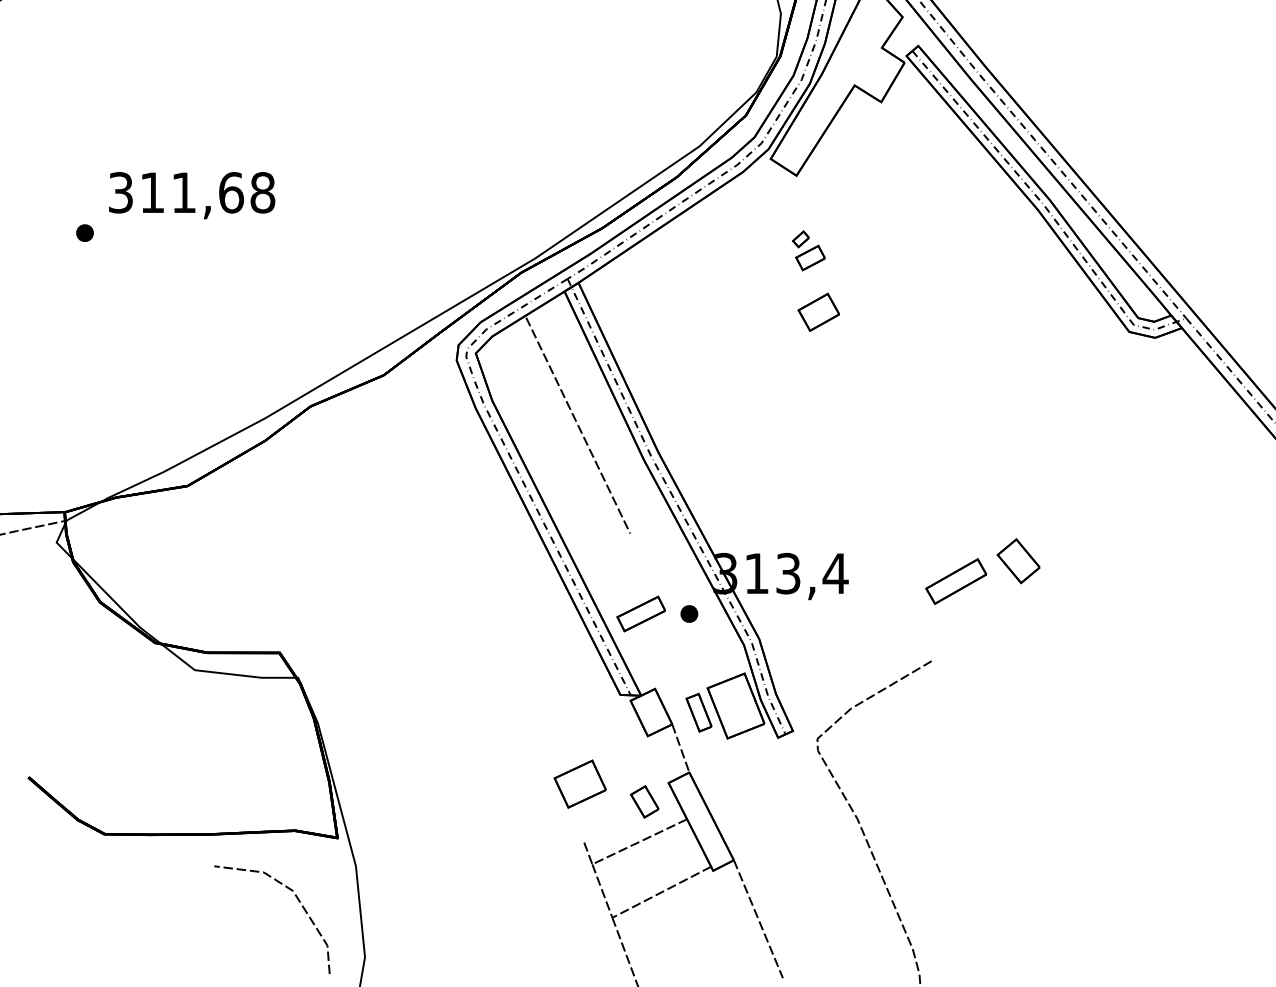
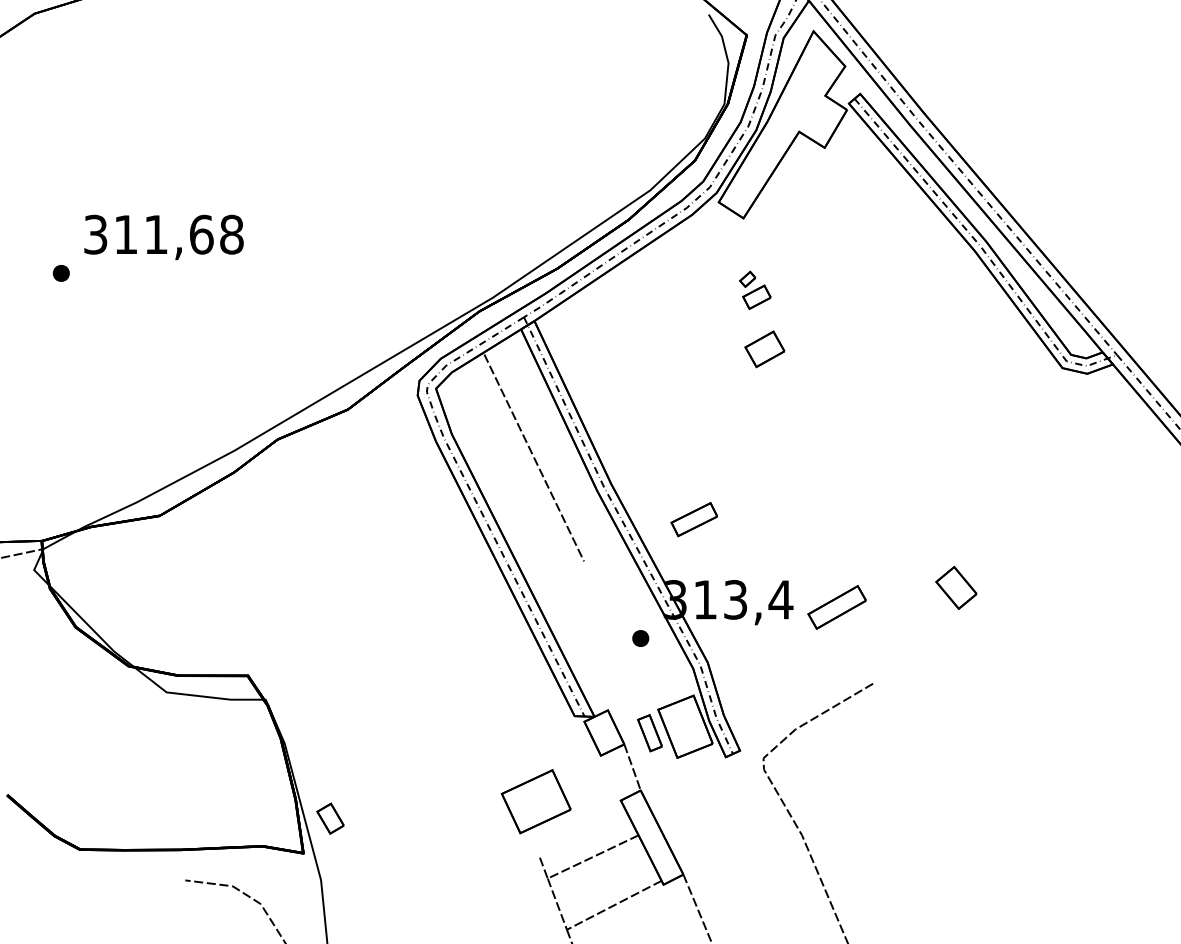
part: (955, 581) -> (836, 607), moved
part: (640, 613) -> (693, 519), moved
part: (579, 783) -> (535, 801), size x1.4
part: (644, 801) -> (330, 818), moved

